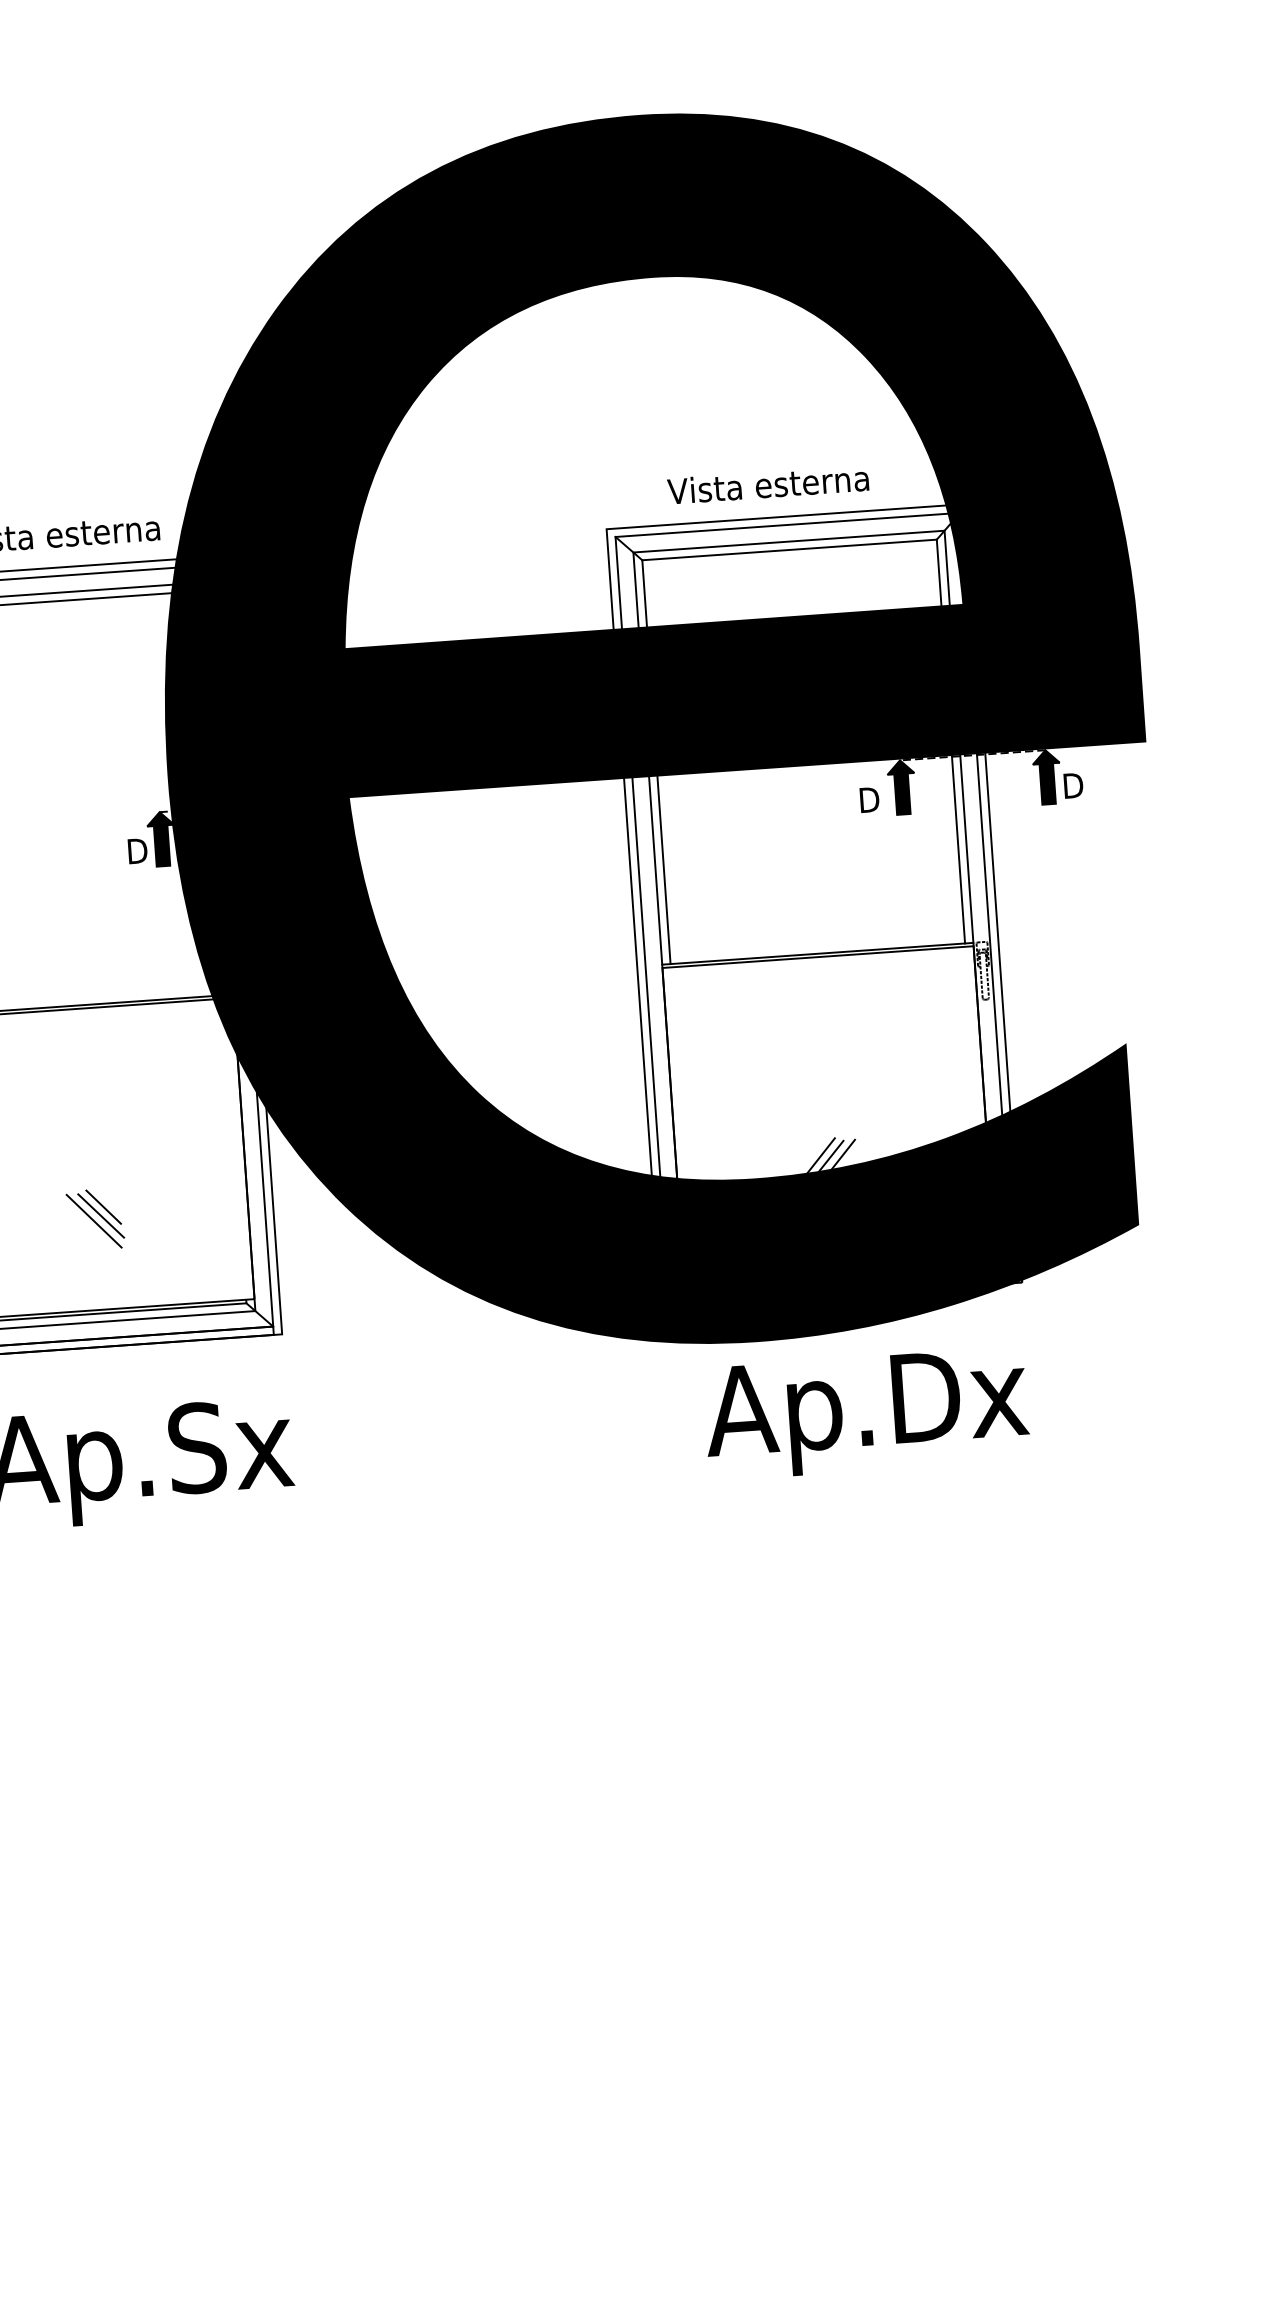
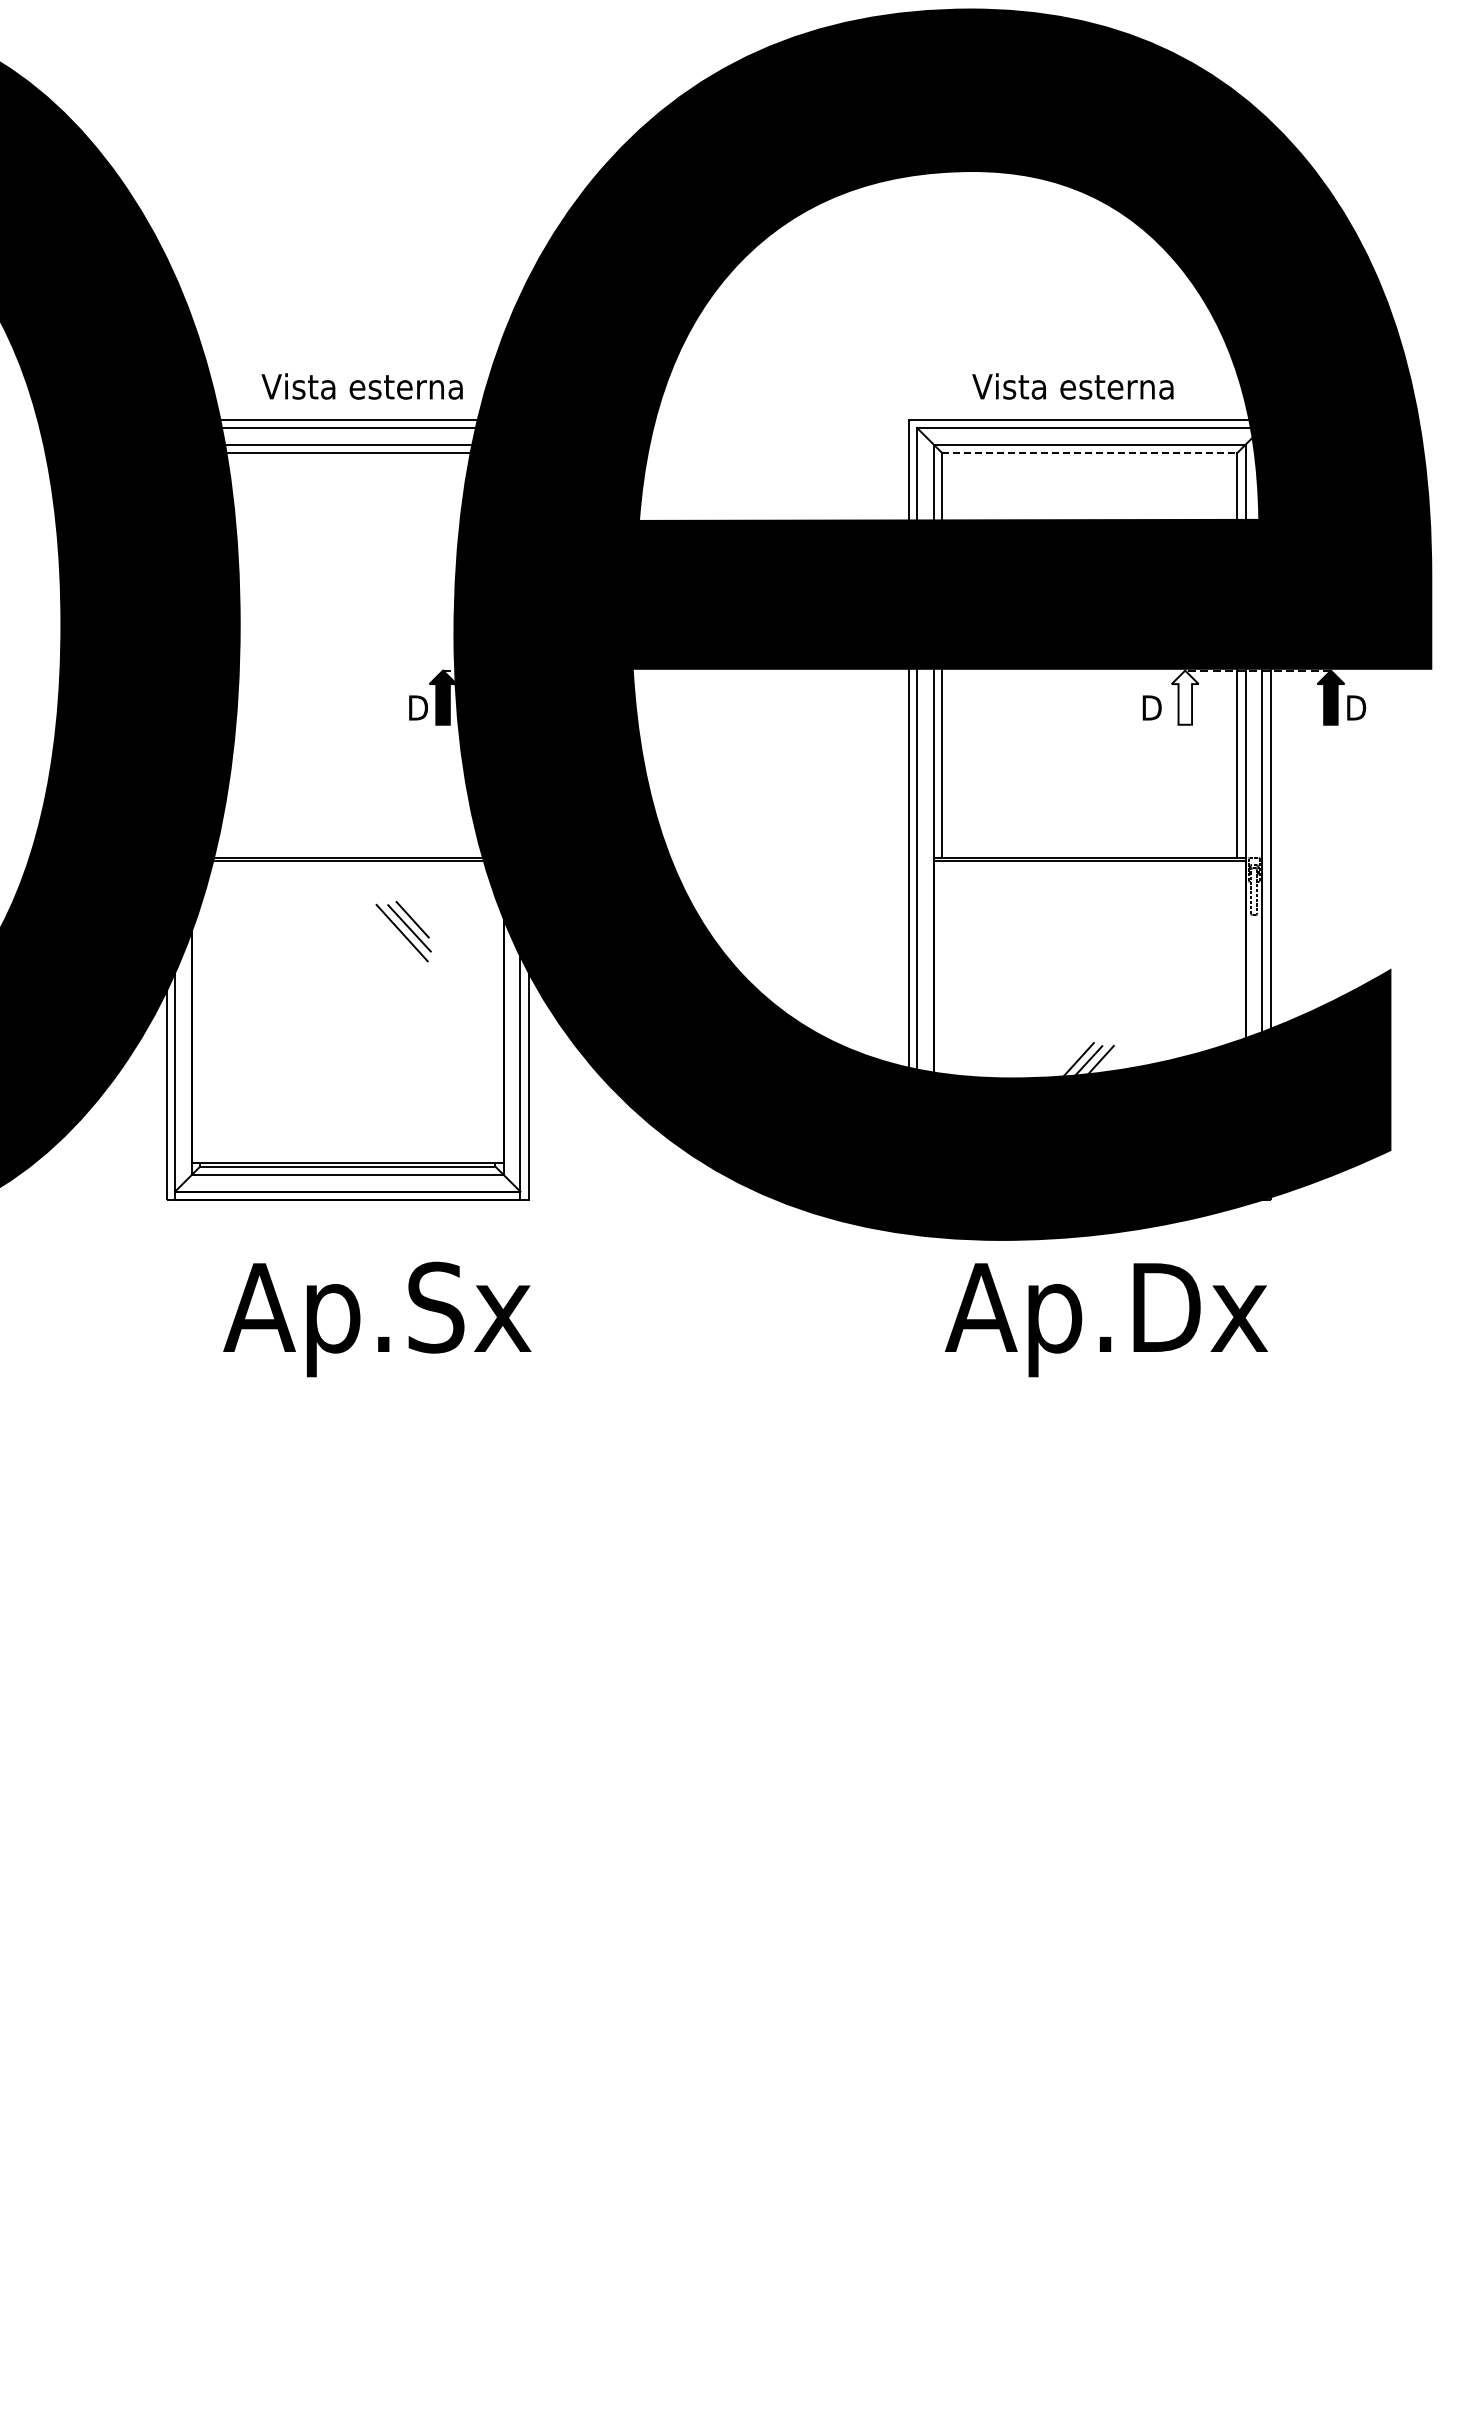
line: (789, 549) -> (1089, 452), solid -> dashed
fill: (901, 787) -> (1184, 697), removed
part: (95, 1219) -> (403, 931), moved

